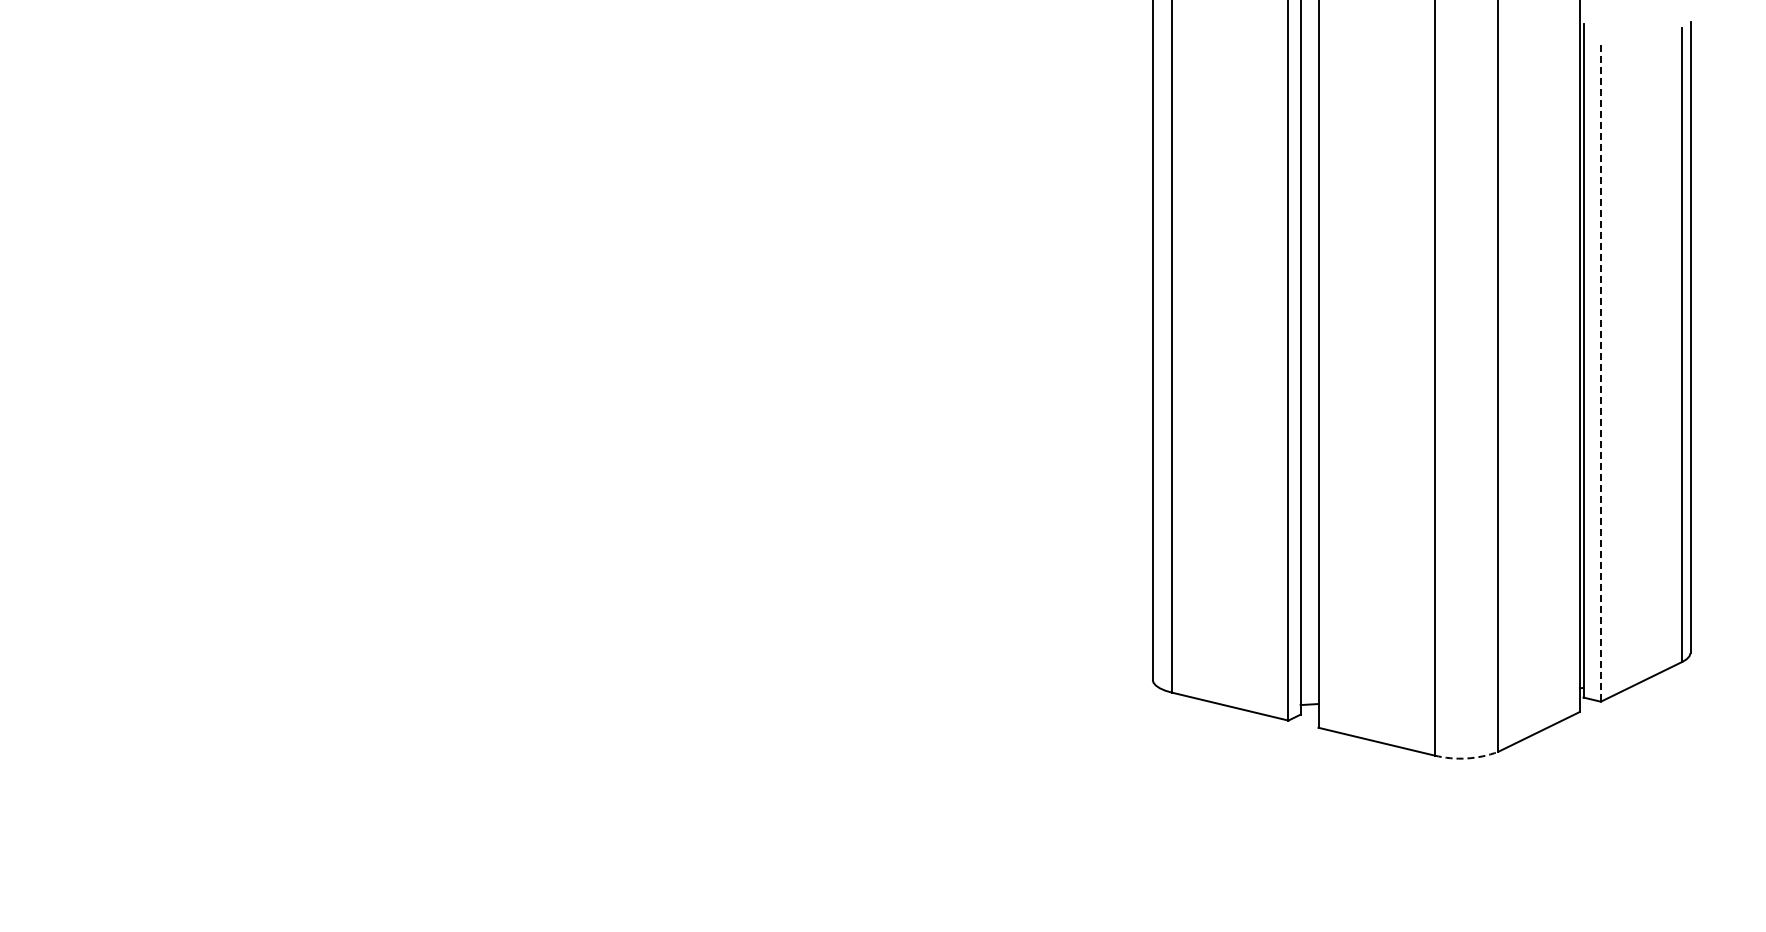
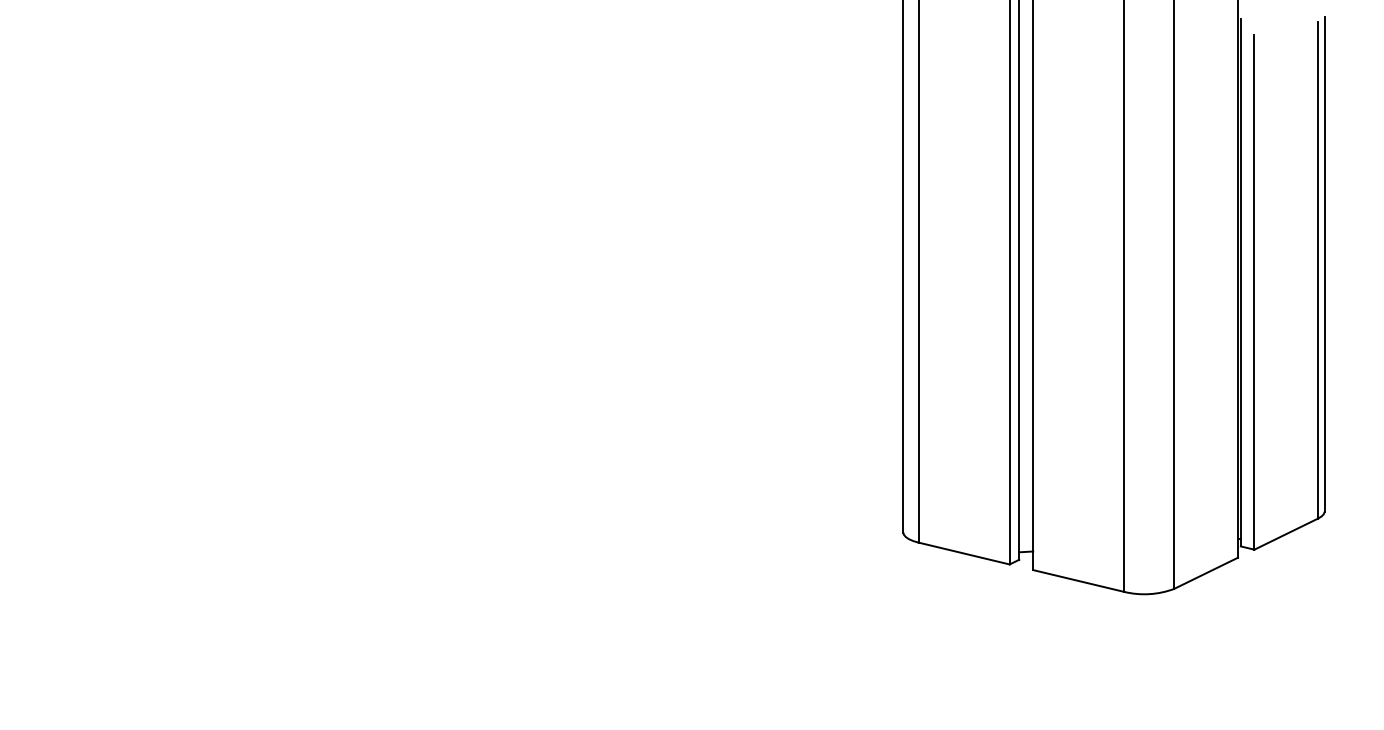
line: (1600, 373) -> (1254, 292), dashed -> solid
arc: (1466, 758) -> (1149, 594), dashed -> solid

